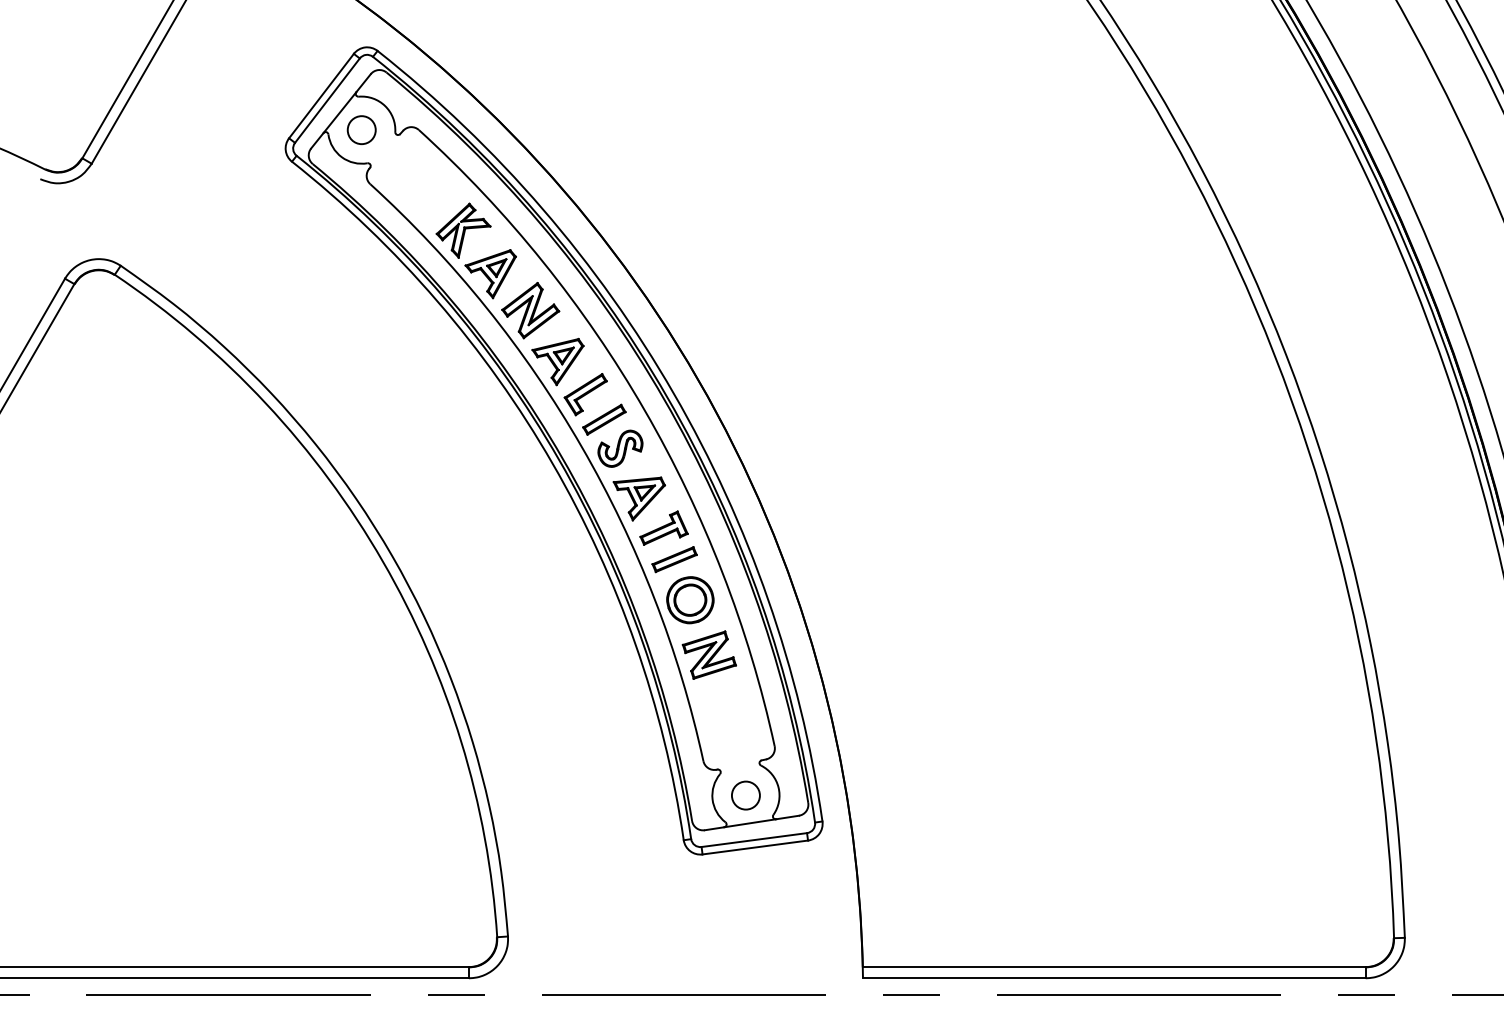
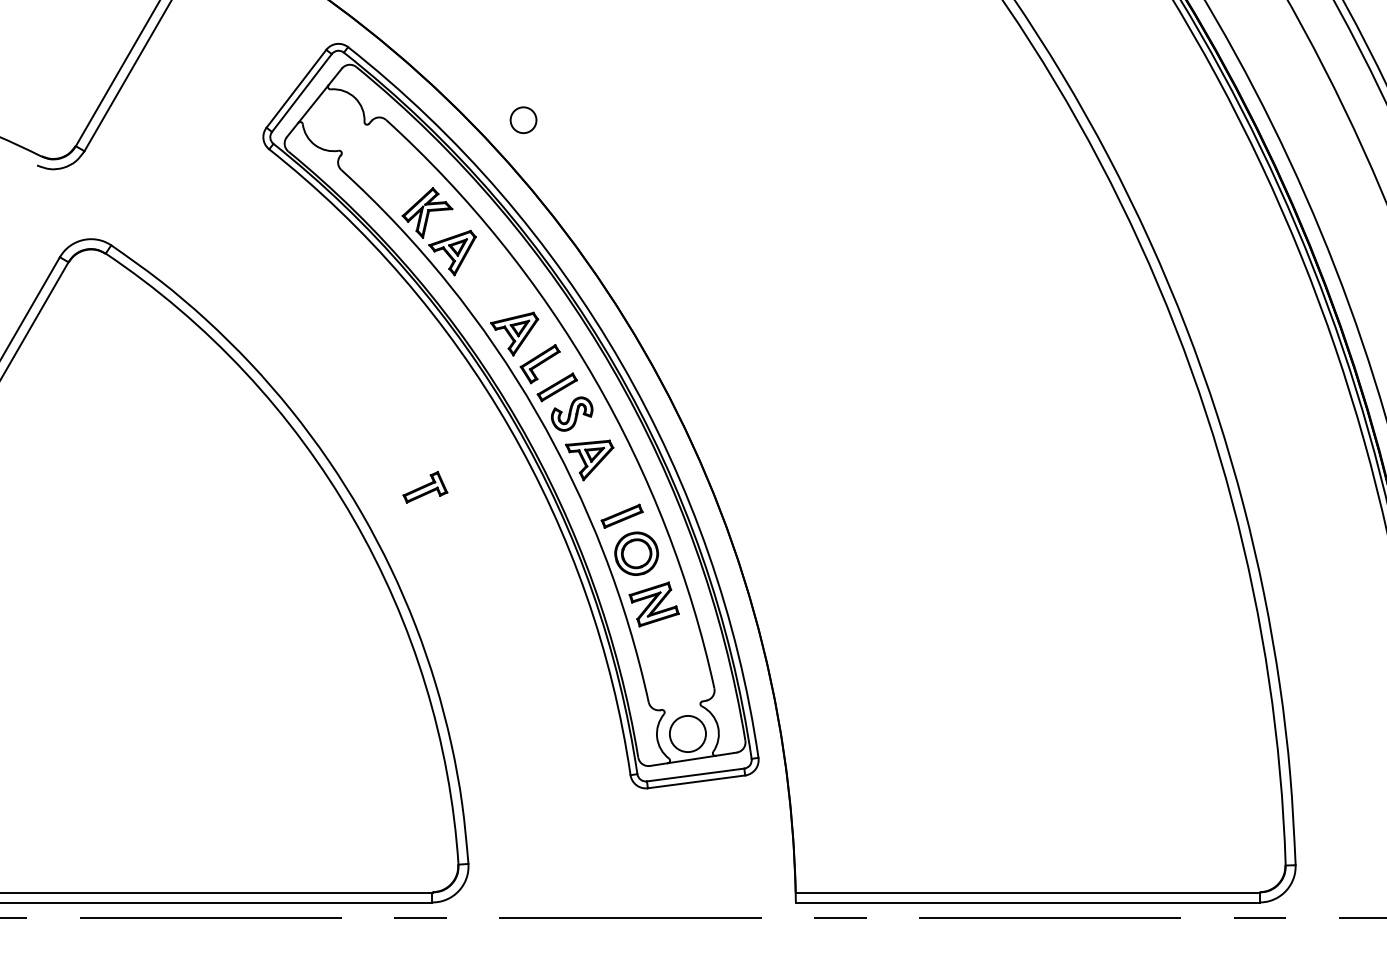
circle: (361, 129) -> (523, 119), moved
part: (530, 310) -> (489, 286), removed
part: (664, 528) -> (425, 487), moved
circle: (745, 795) -> (687, 733), size x1.4

